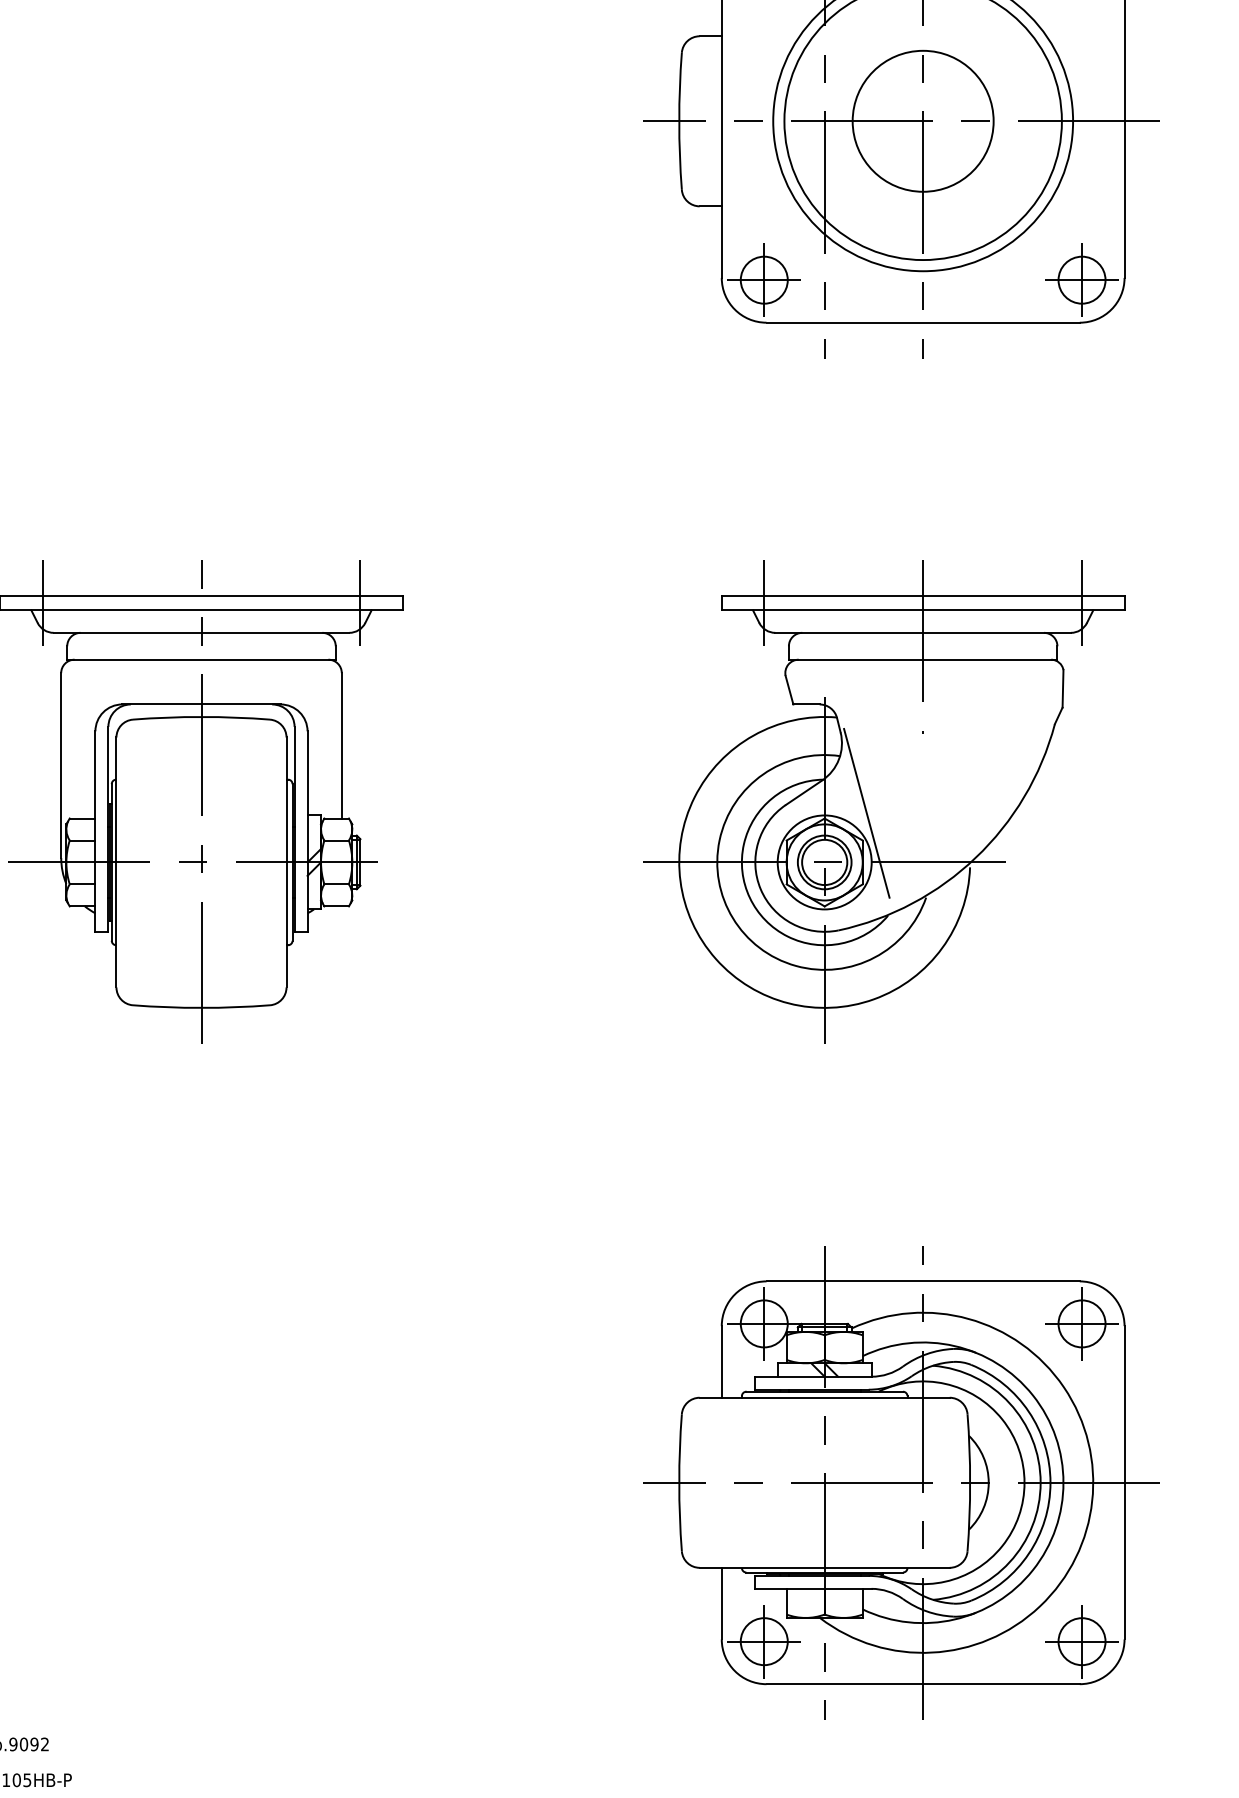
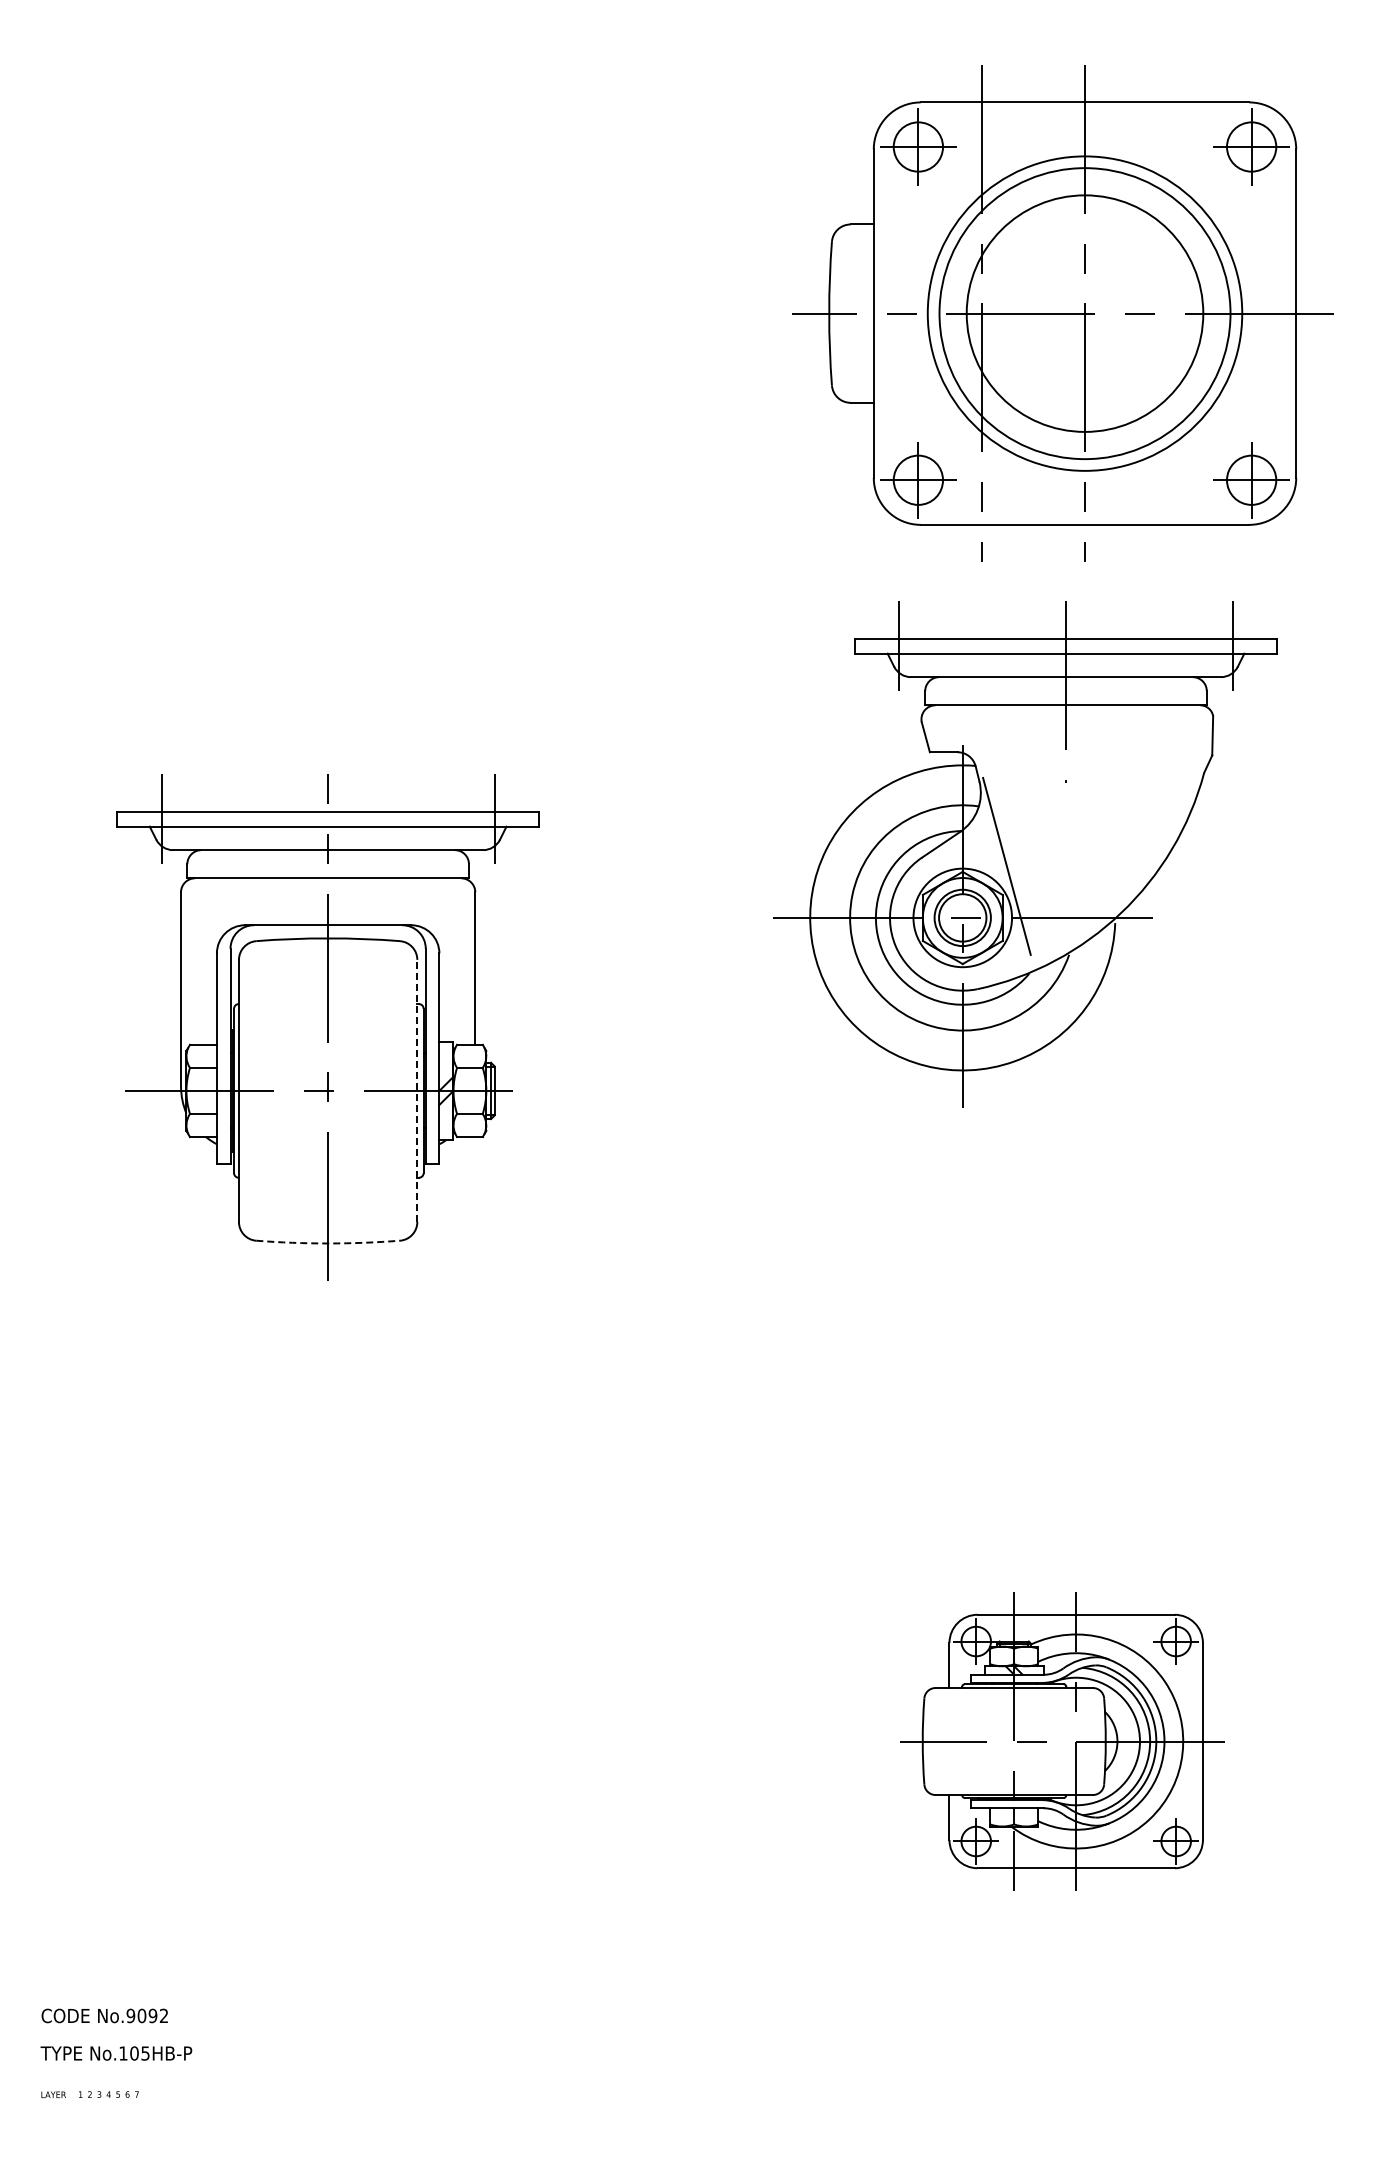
circle: (922, 121) -> (1084, 313), size x1.6
part: (884, 801) -> (1025, 854), moved
line: (286, 862) -> (417, 1090), solid -> dashed
arc: (201, 1007) -> (328, 1243), solid -> dashed
part: (901, 1482) -> (1062, 1741), size x0.6

